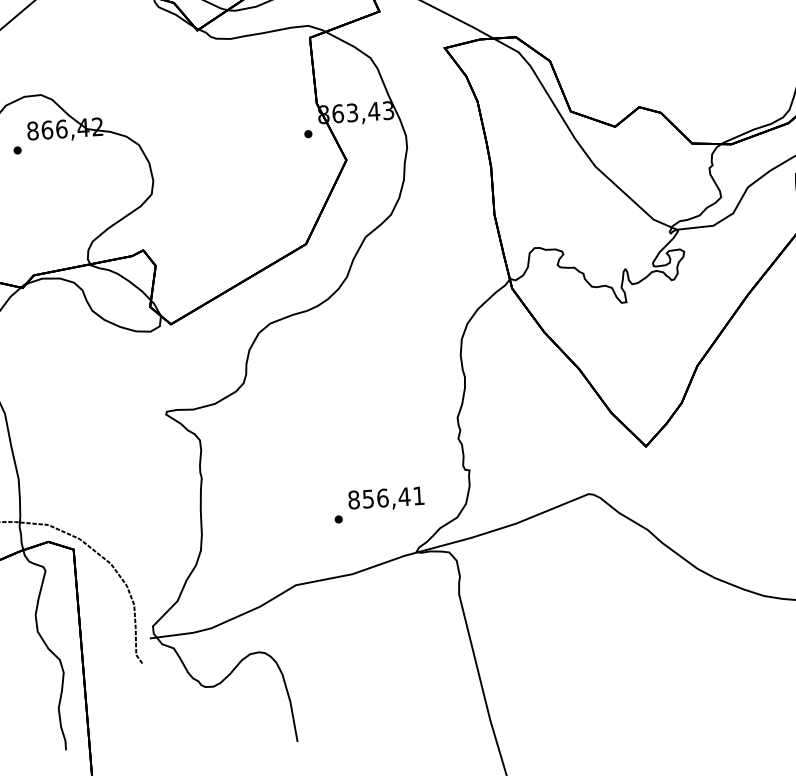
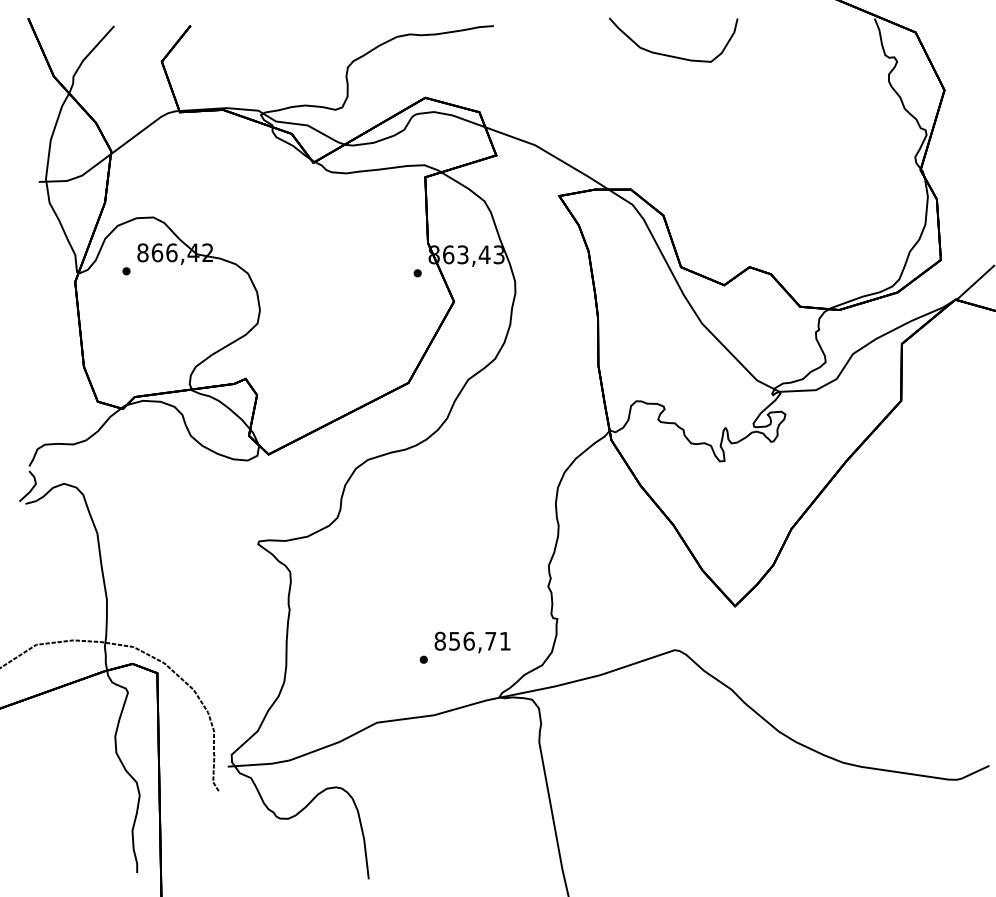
text: (404, 497) -> (490, 641), 856,41 -> 856,71

